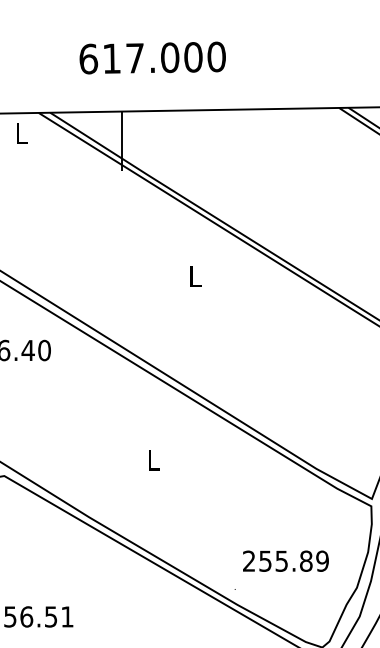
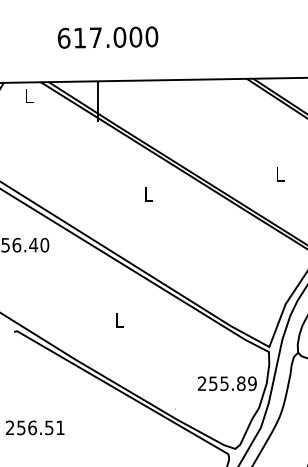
text: (151, 57) -> (107, 37), moved
text: (286, 560) -> (227, 383), moved

